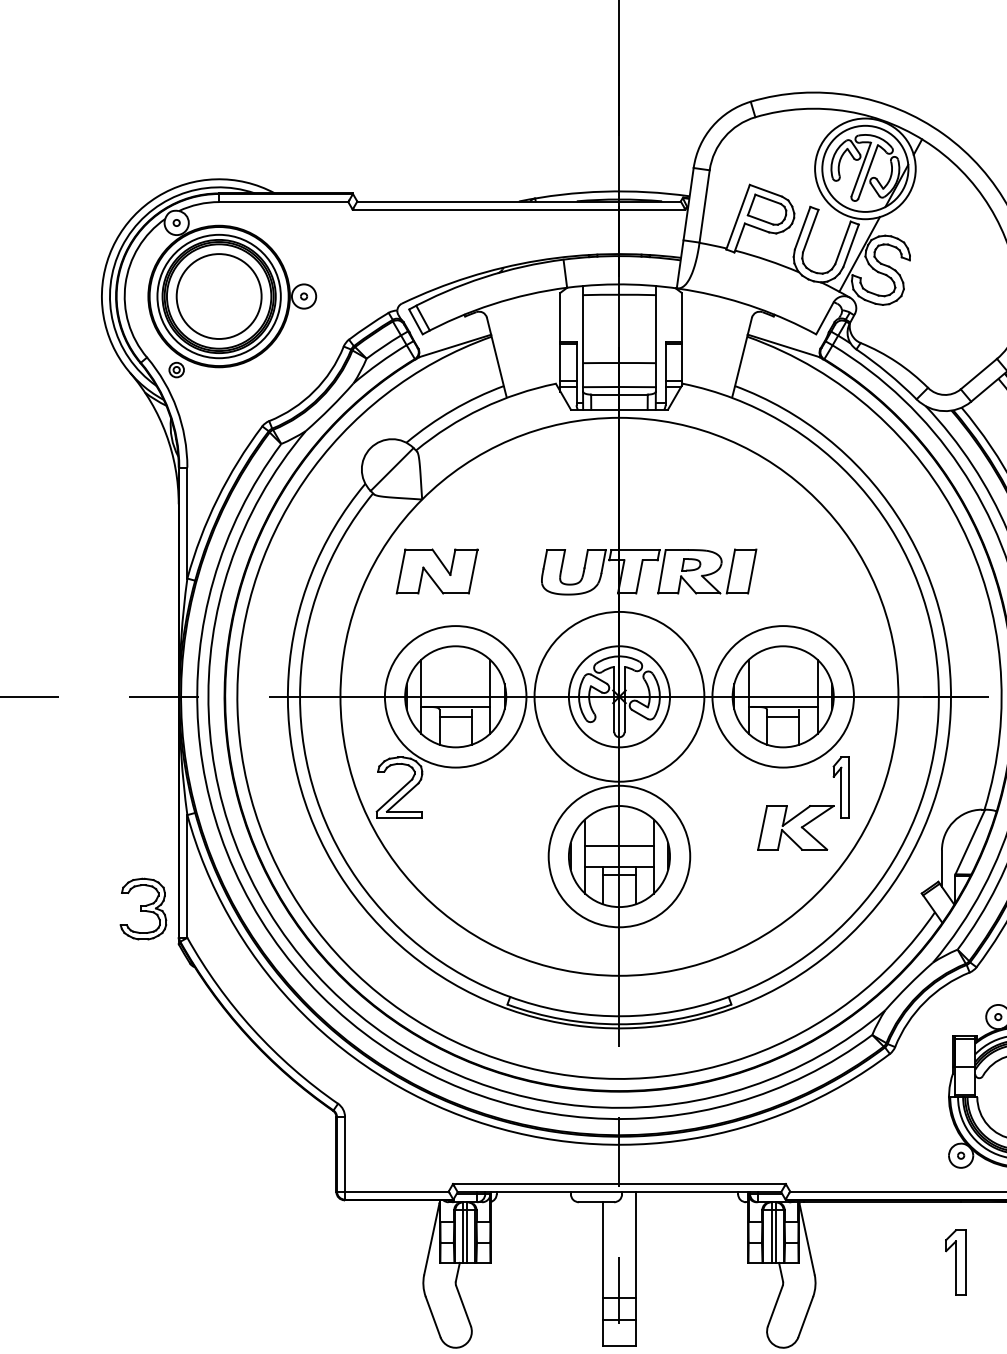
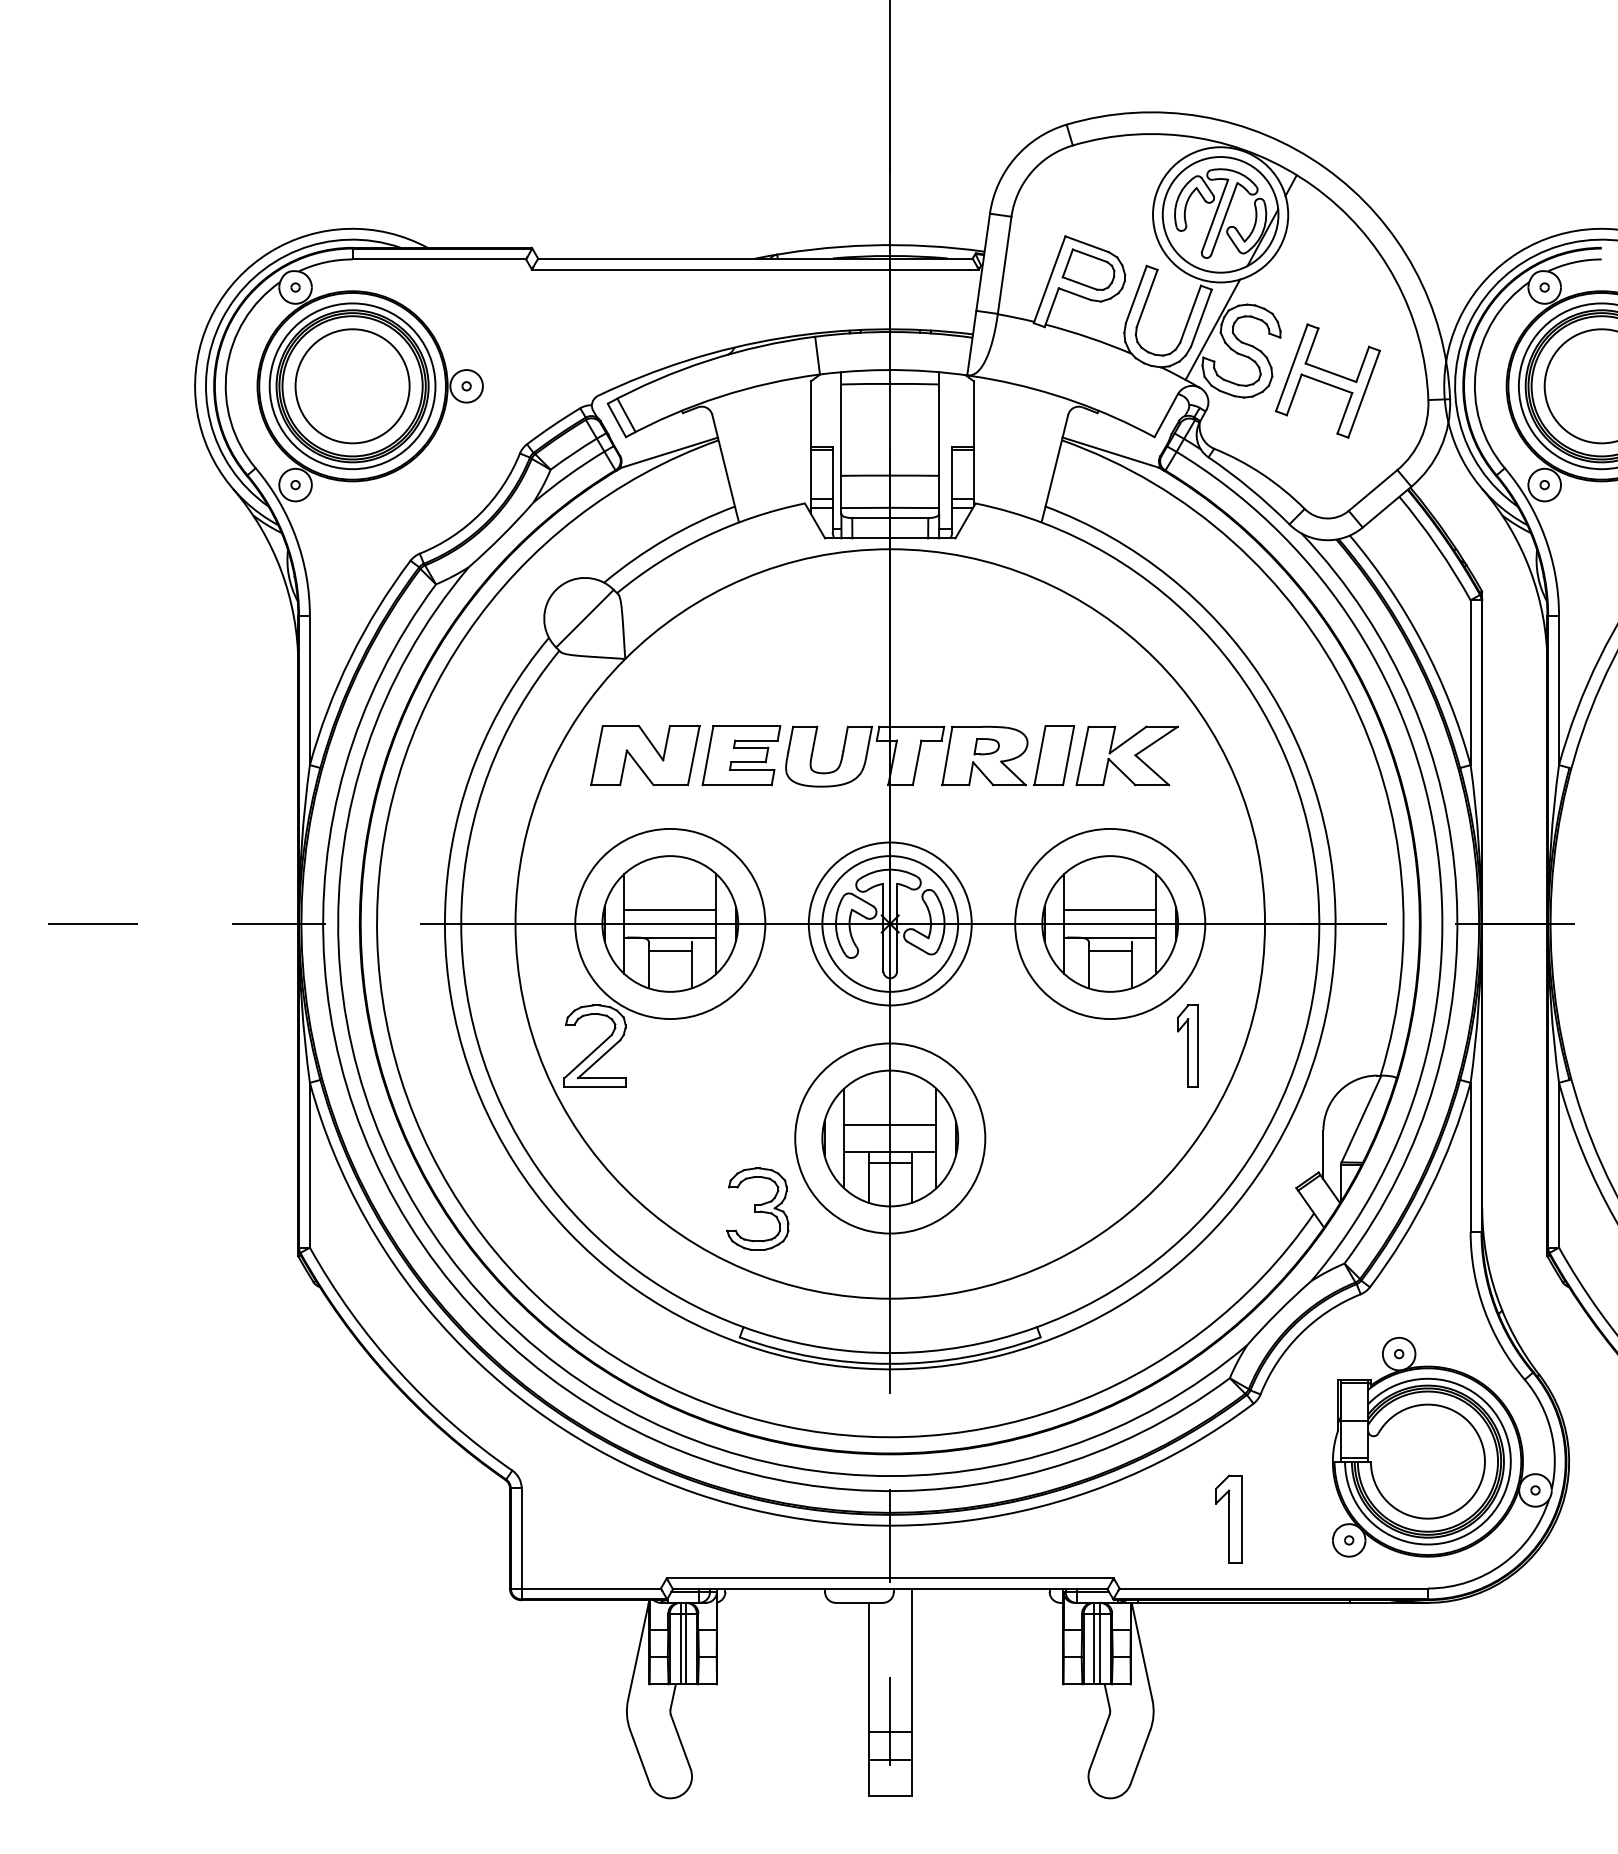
part: (944, 292) -> (1327, 380), added
circle: (176, 369) -> (295, 484), size x1.67
part: (508, 571) -> (741, 755), added
line: (455, 686) -> (670, 910), added
line: (783, 686) -> (1110, 910), added
circle: (618, 696) -> (889, 923), size x0.71
part: (795, 827) -> (1126, 755), moved
part: (143, 908) -> (757, 1208), moved
part: (955, 1262) -> (1228, 1518), moved

